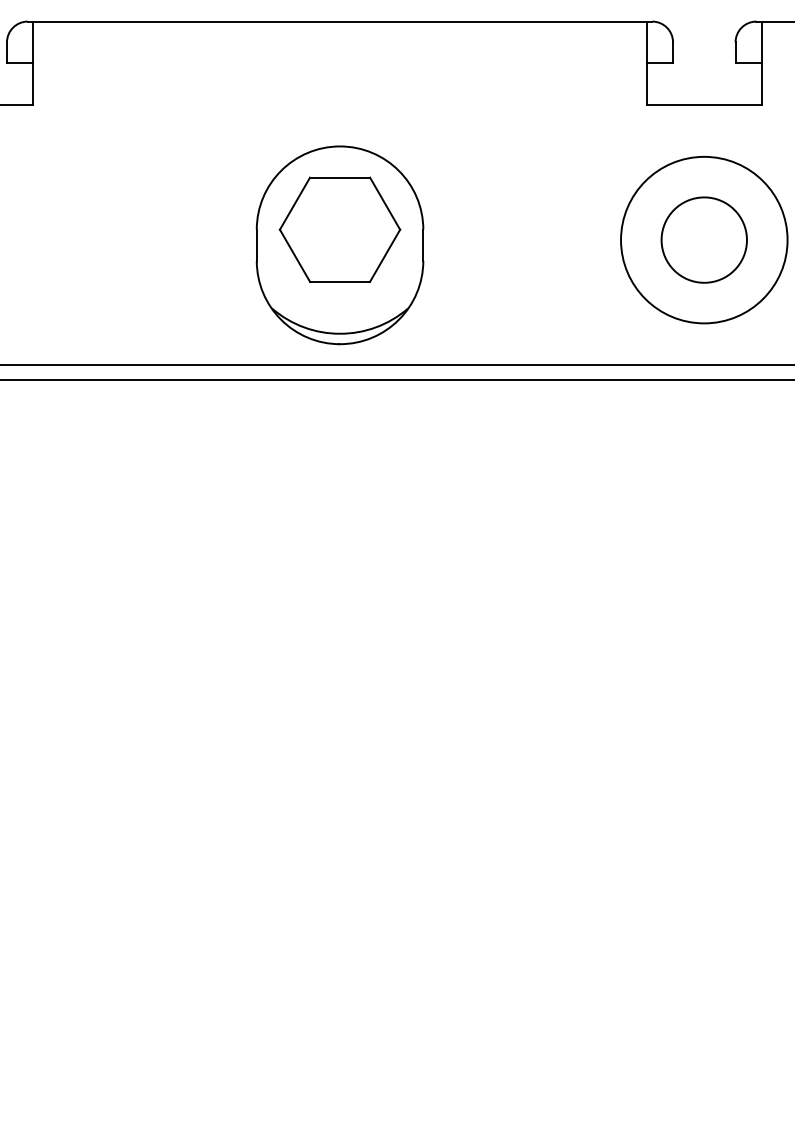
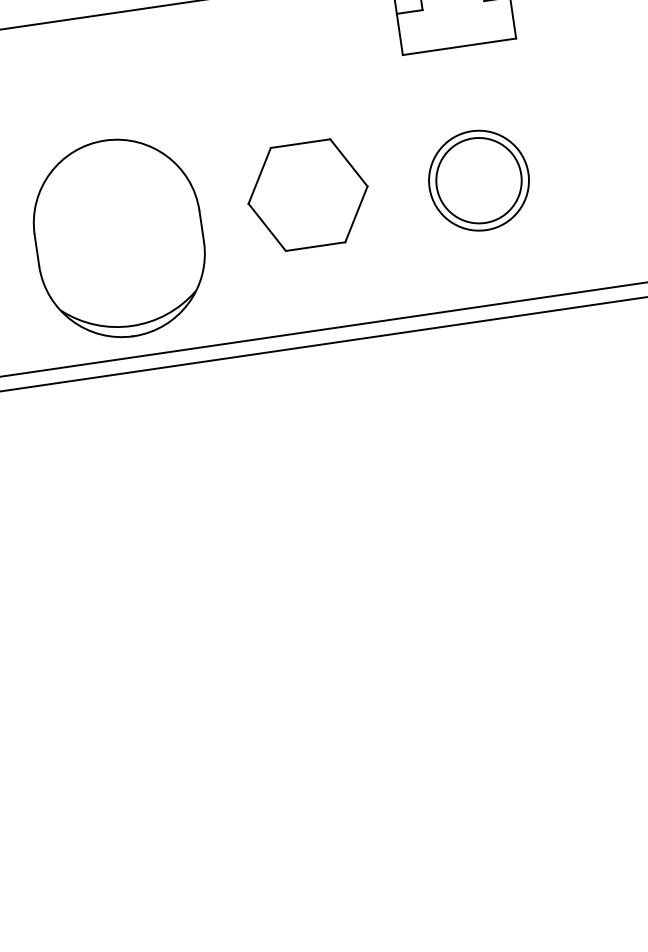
part: (339, 229) -> (307, 194), moved
circle: (704, 239) -> (479, 180), size x0.6

